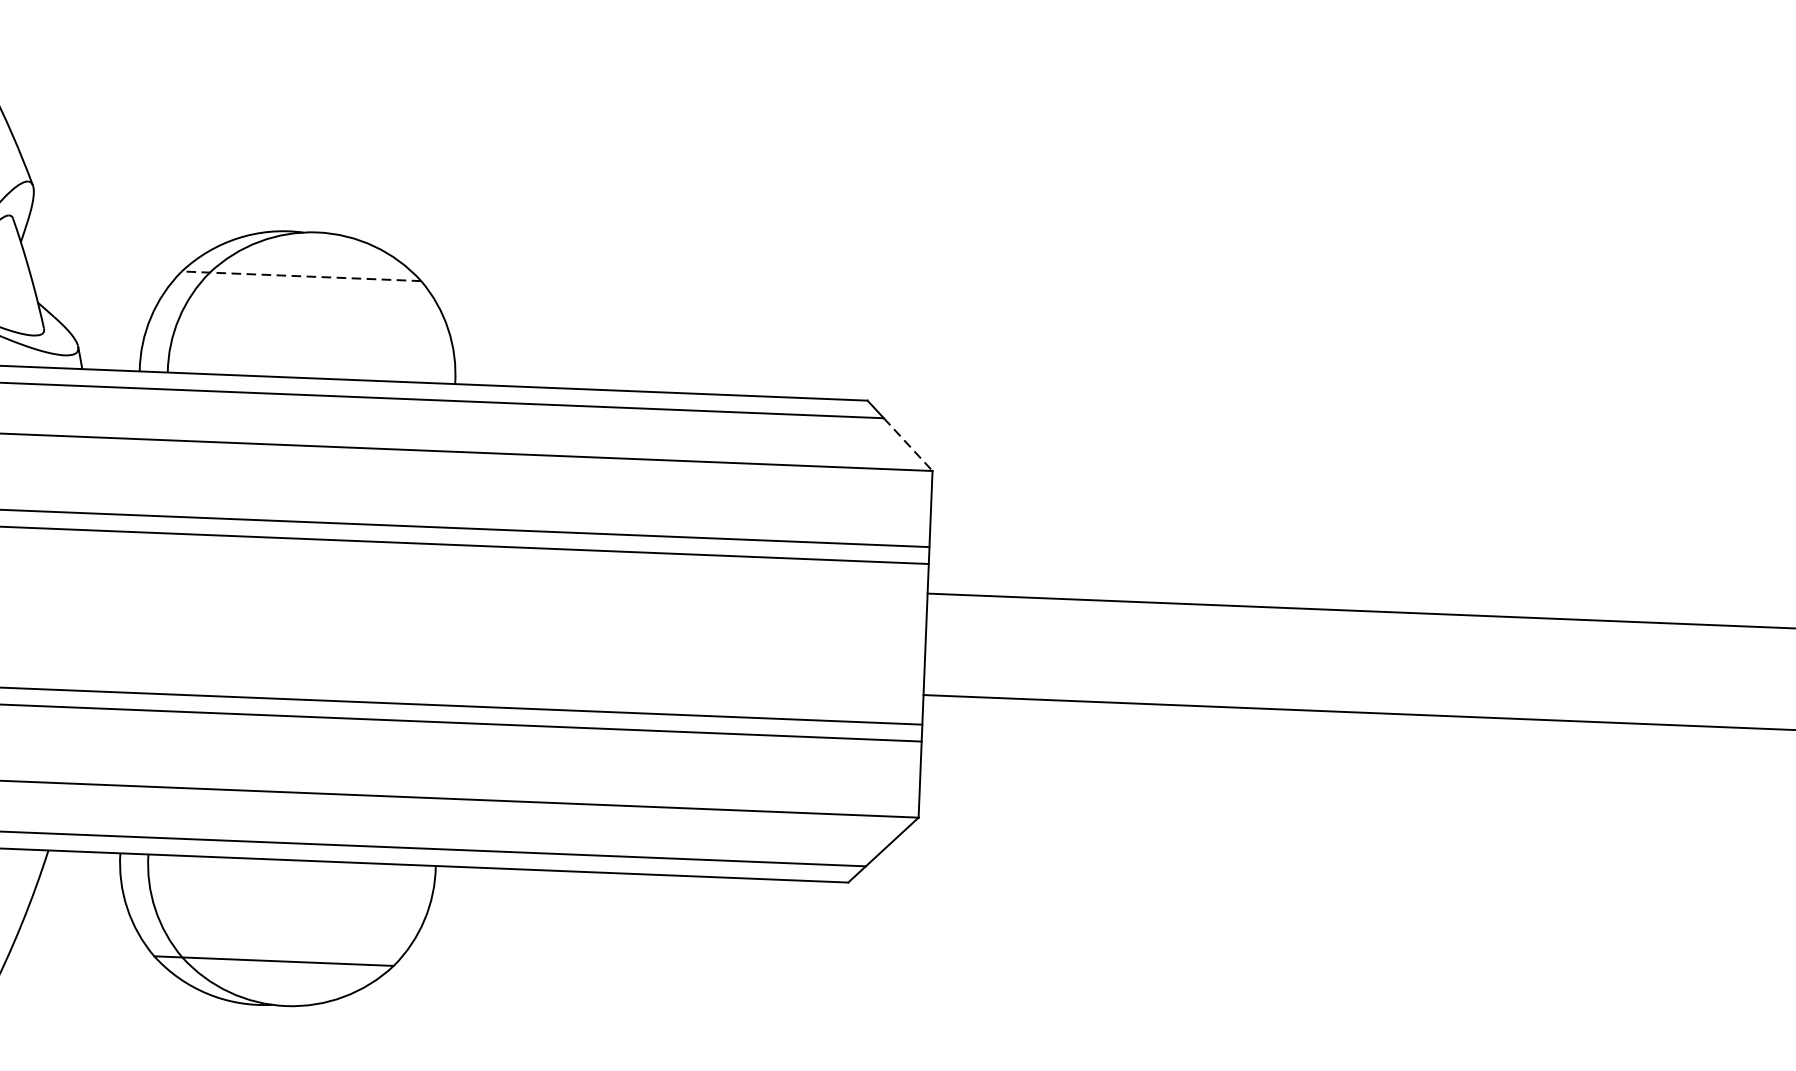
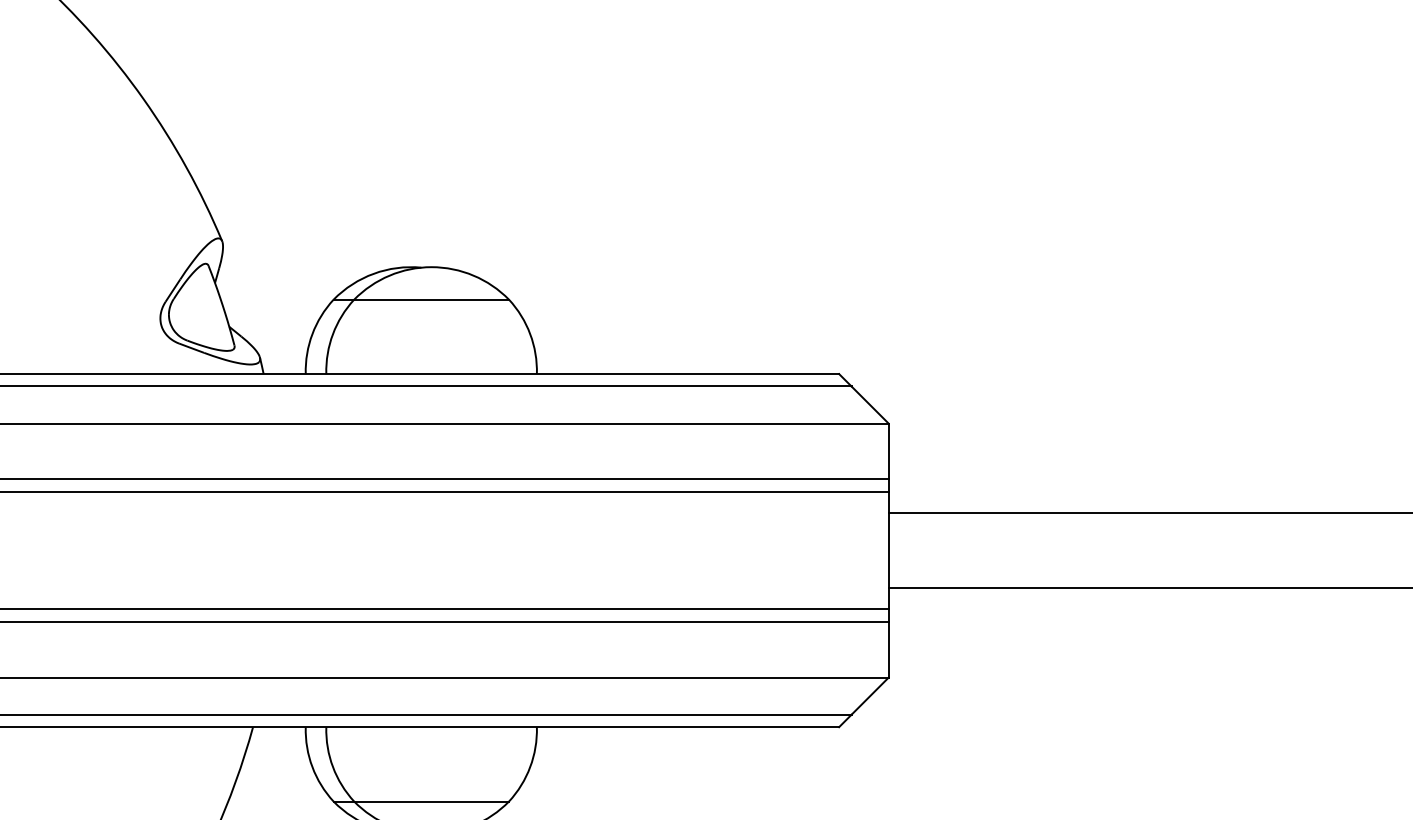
line: (301, 276) -> (421, 299), dashed -> solid
line: (908, 445) -> (870, 405), dashed -> solid

